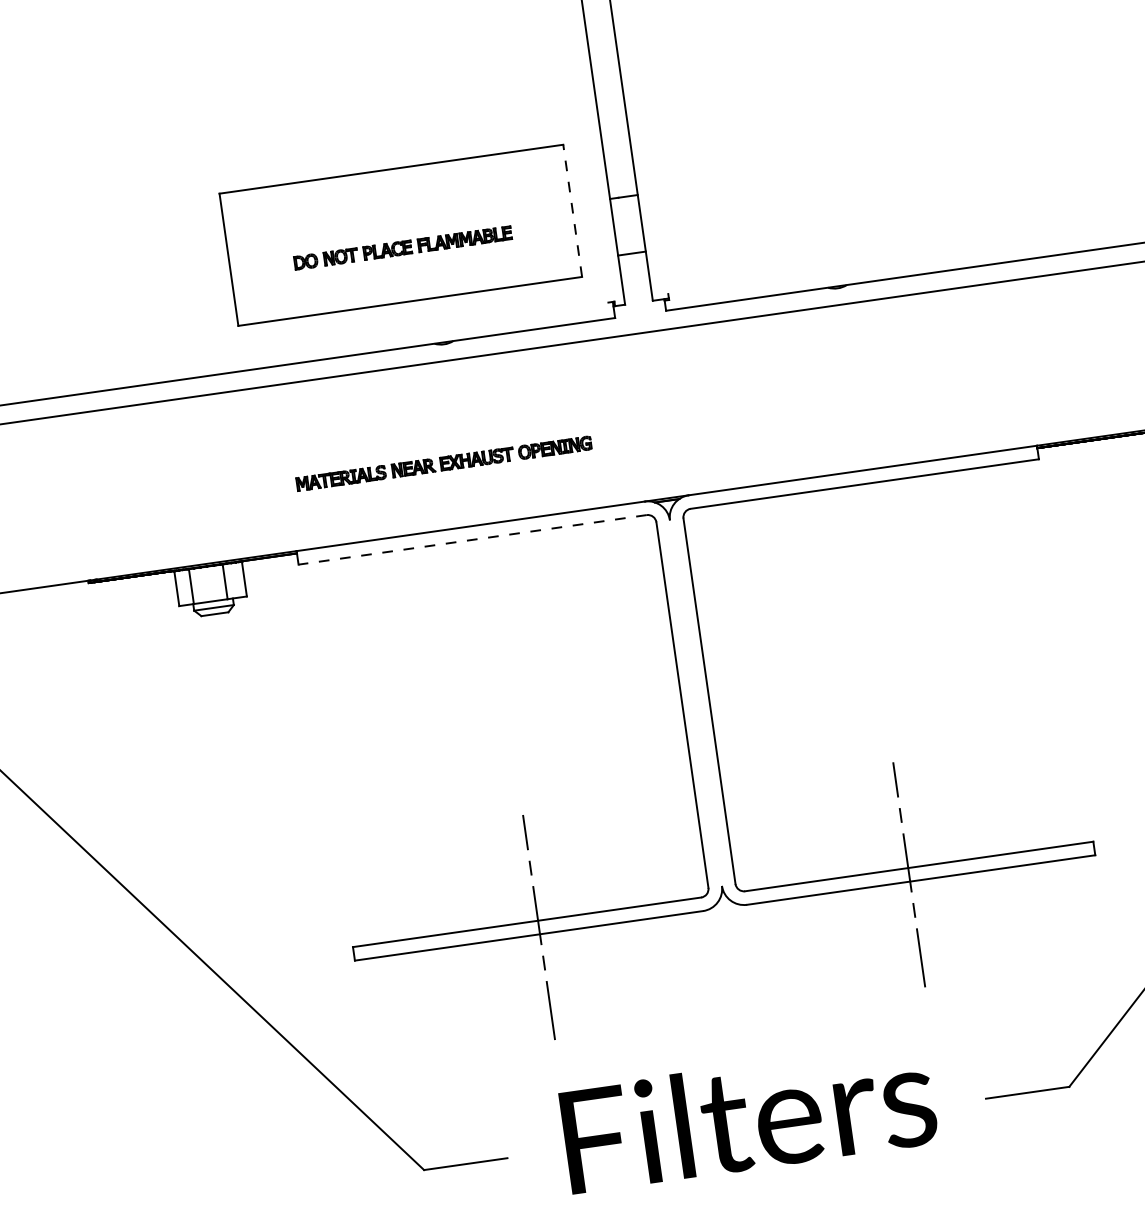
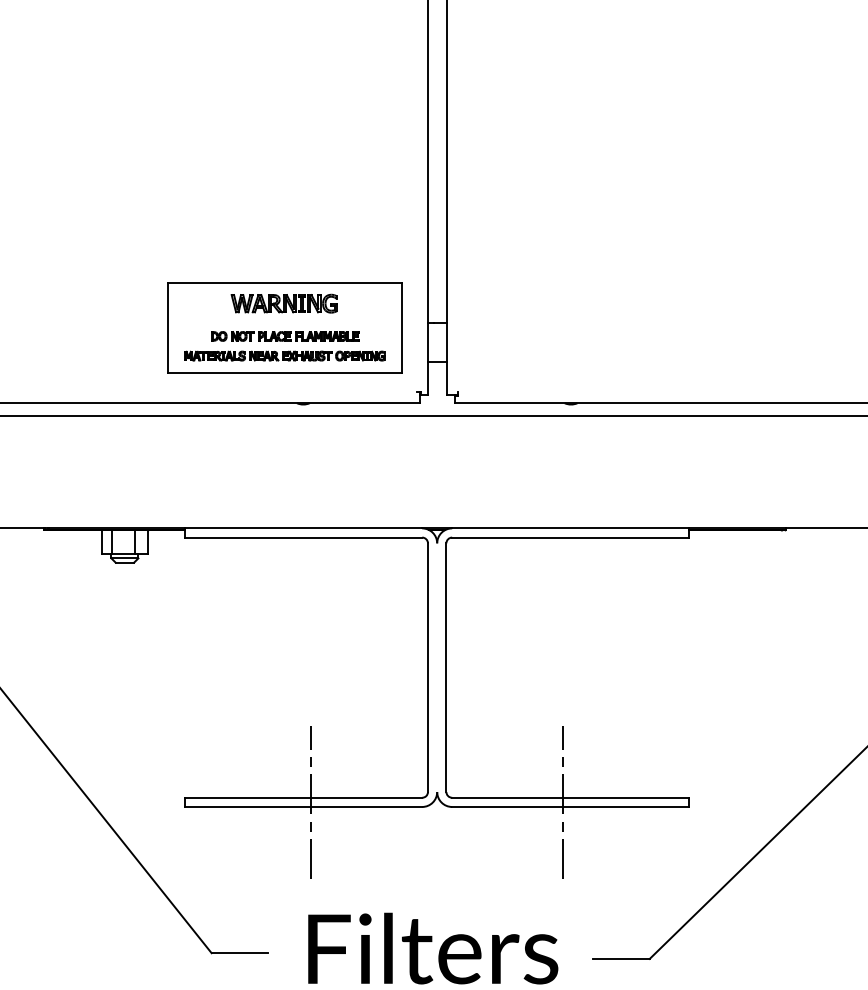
part: (393, 199) -> (283, 303), added
line: (572, 210) -> (401, 327), dashed -> solid
part: (443, 462) -> (284, 355), moved
line: (472, 539) -> (303, 537), dashed -> solid

